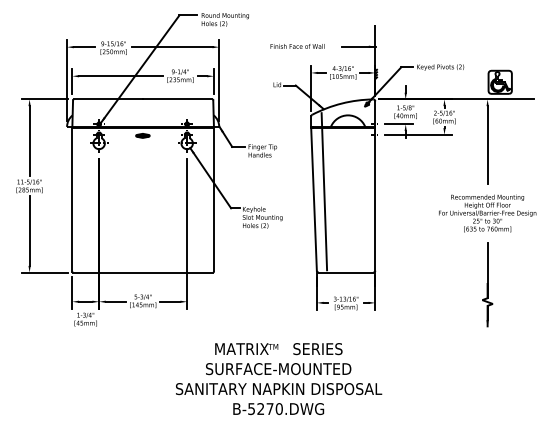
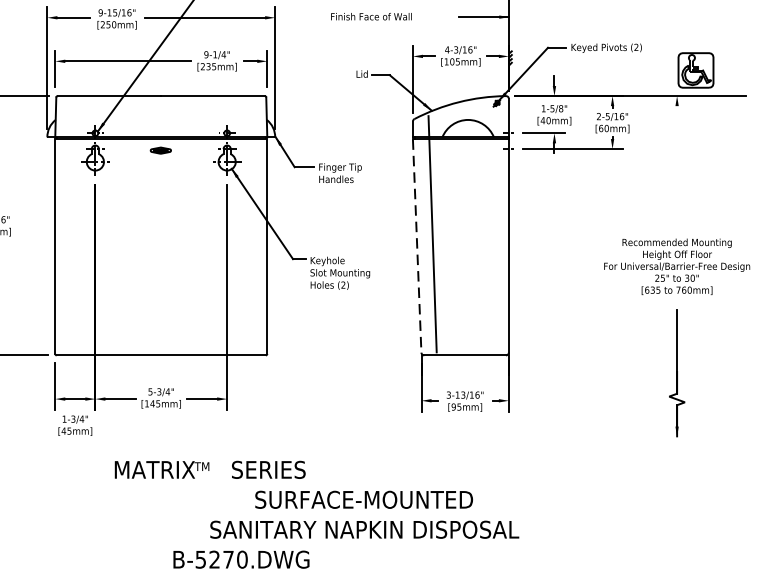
text: (297, 46) -> (371, 16), moved
line: (487, 144) -> (676, 163), removed
line: (314, 200) -> (417, 247), solid -> dashed
text: (278, 349) -> (209, 470), moved
text: (278, 409) -> (241, 560), moved

